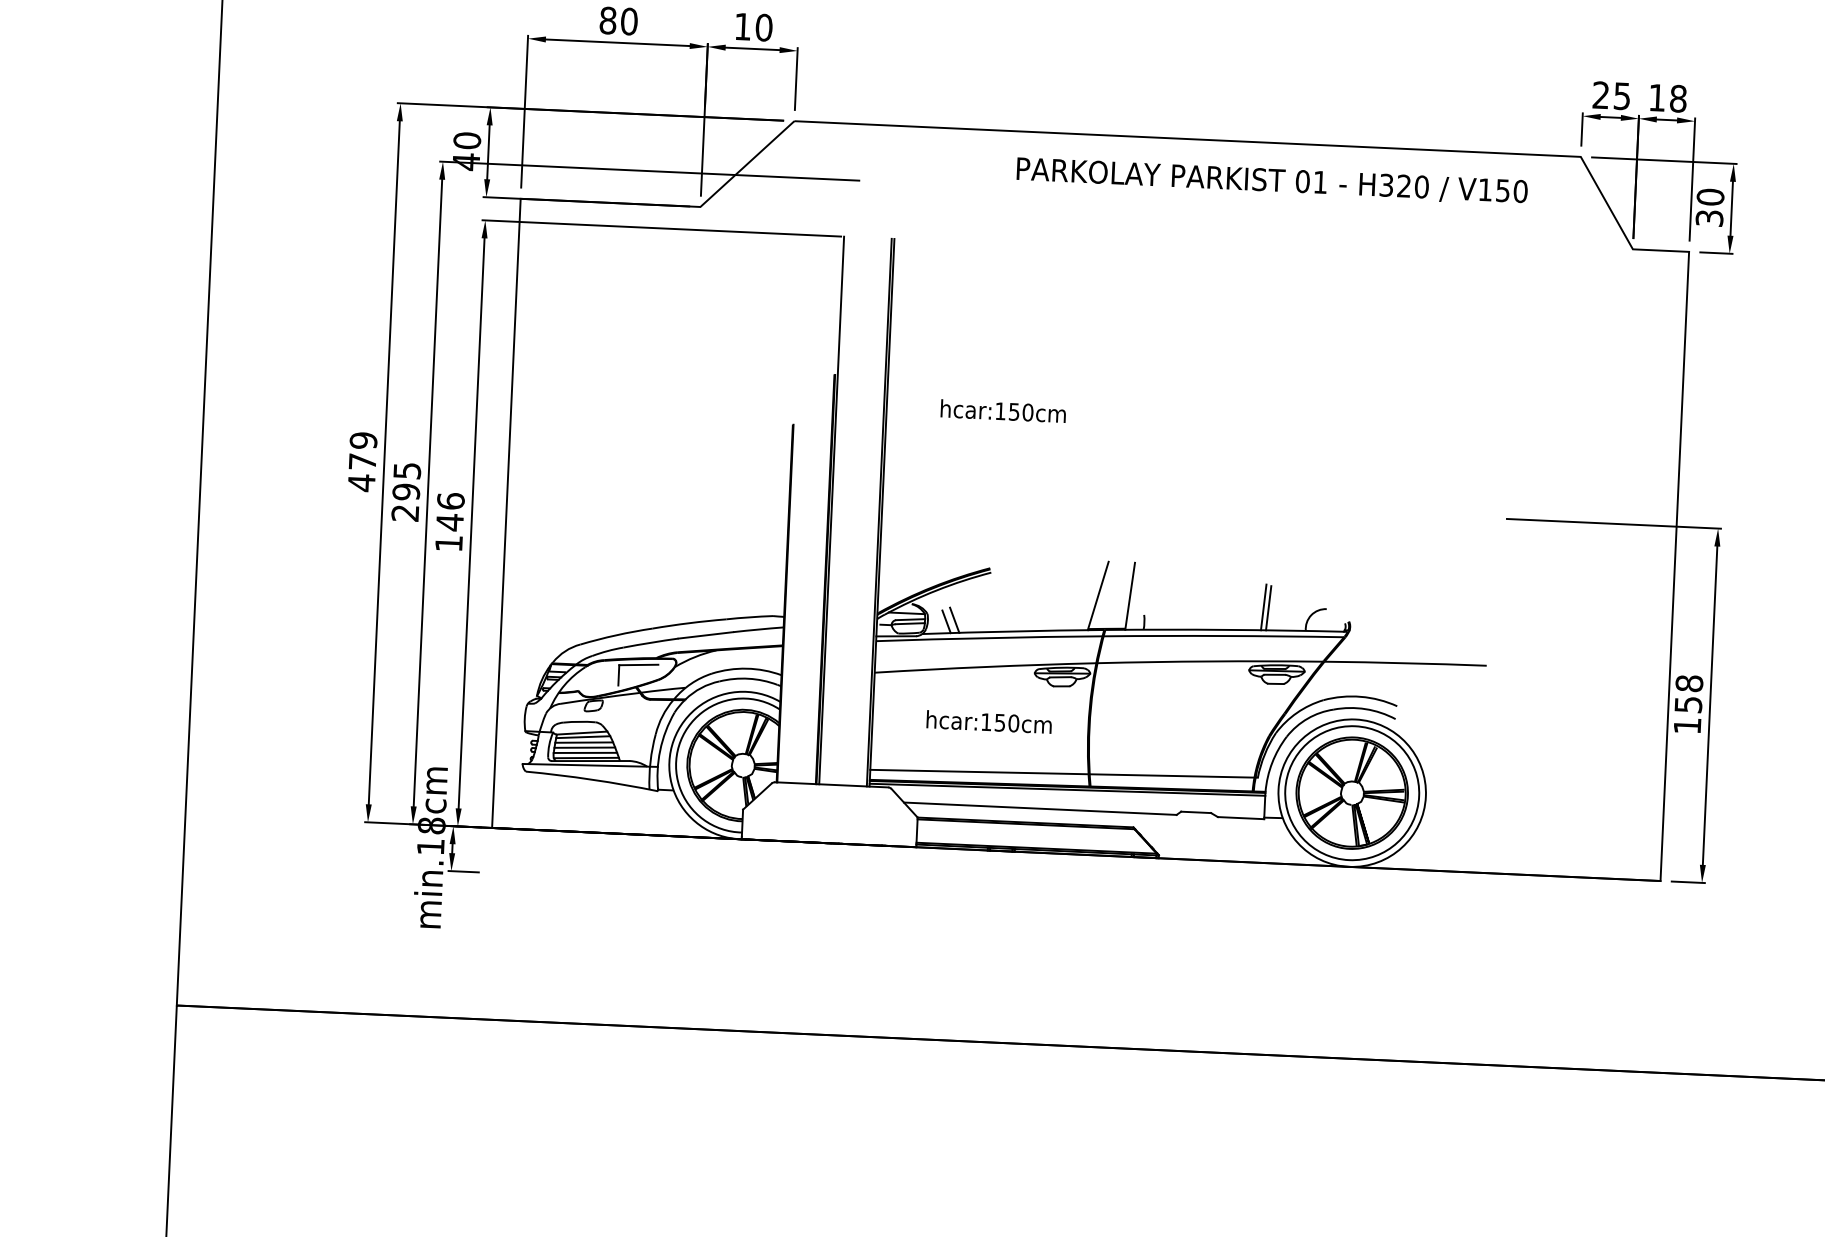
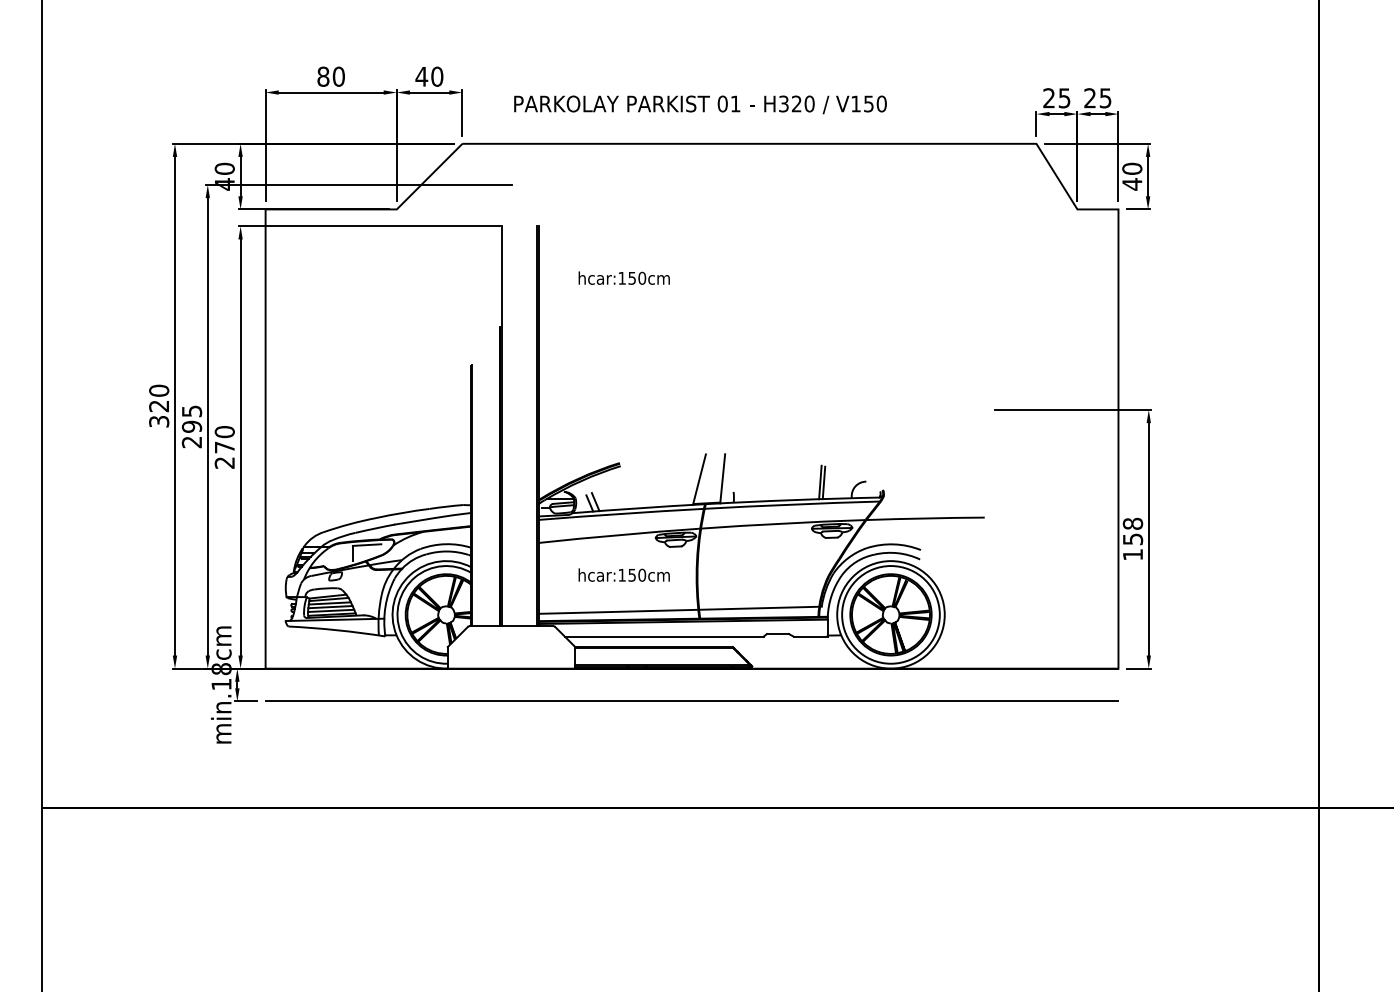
text: (742, 26) -> (421, 76), 10 -> 40
text: (1667, 98) -> (1097, 98), 18 -> 25
text: (1272, 180) -> (700, 104), moved
text: (1709, 218) -> (1132, 184), 30 -> 40
text: (1002, 410) -> (623, 277), moved
text: (363, 462) -> (159, 406), 479 -> 320
text: (449, 521) -> (224, 446), 146 -> 270
line: (1073, 899) -> (691, 701), added

